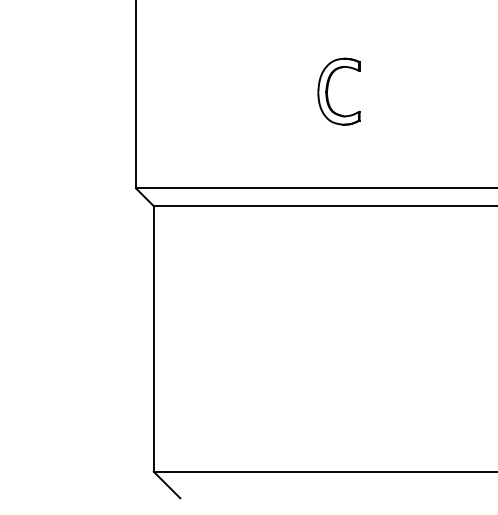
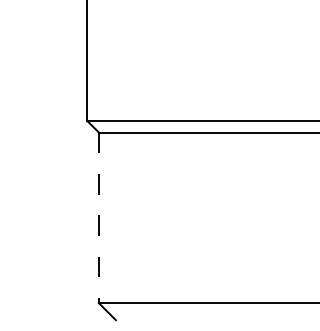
part: (329, 89) -> (211, 57), removed
line: (153, 340) -> (98, 218), solid -> dashed

